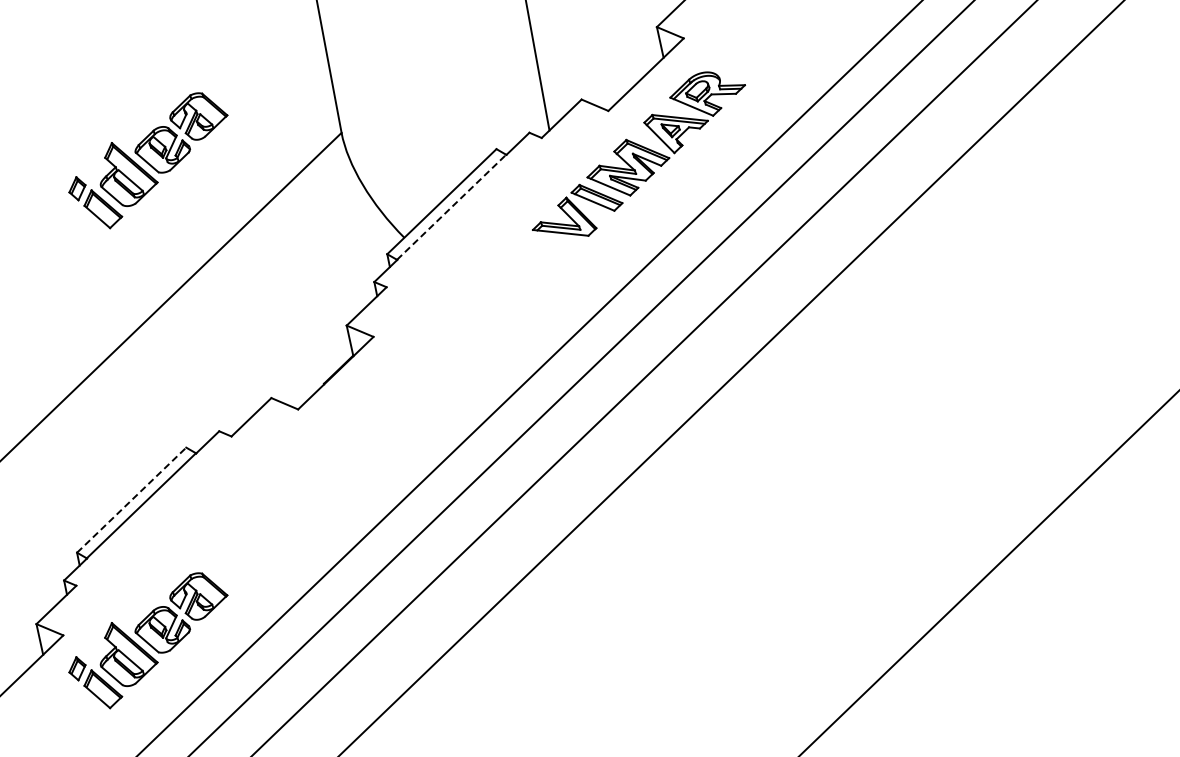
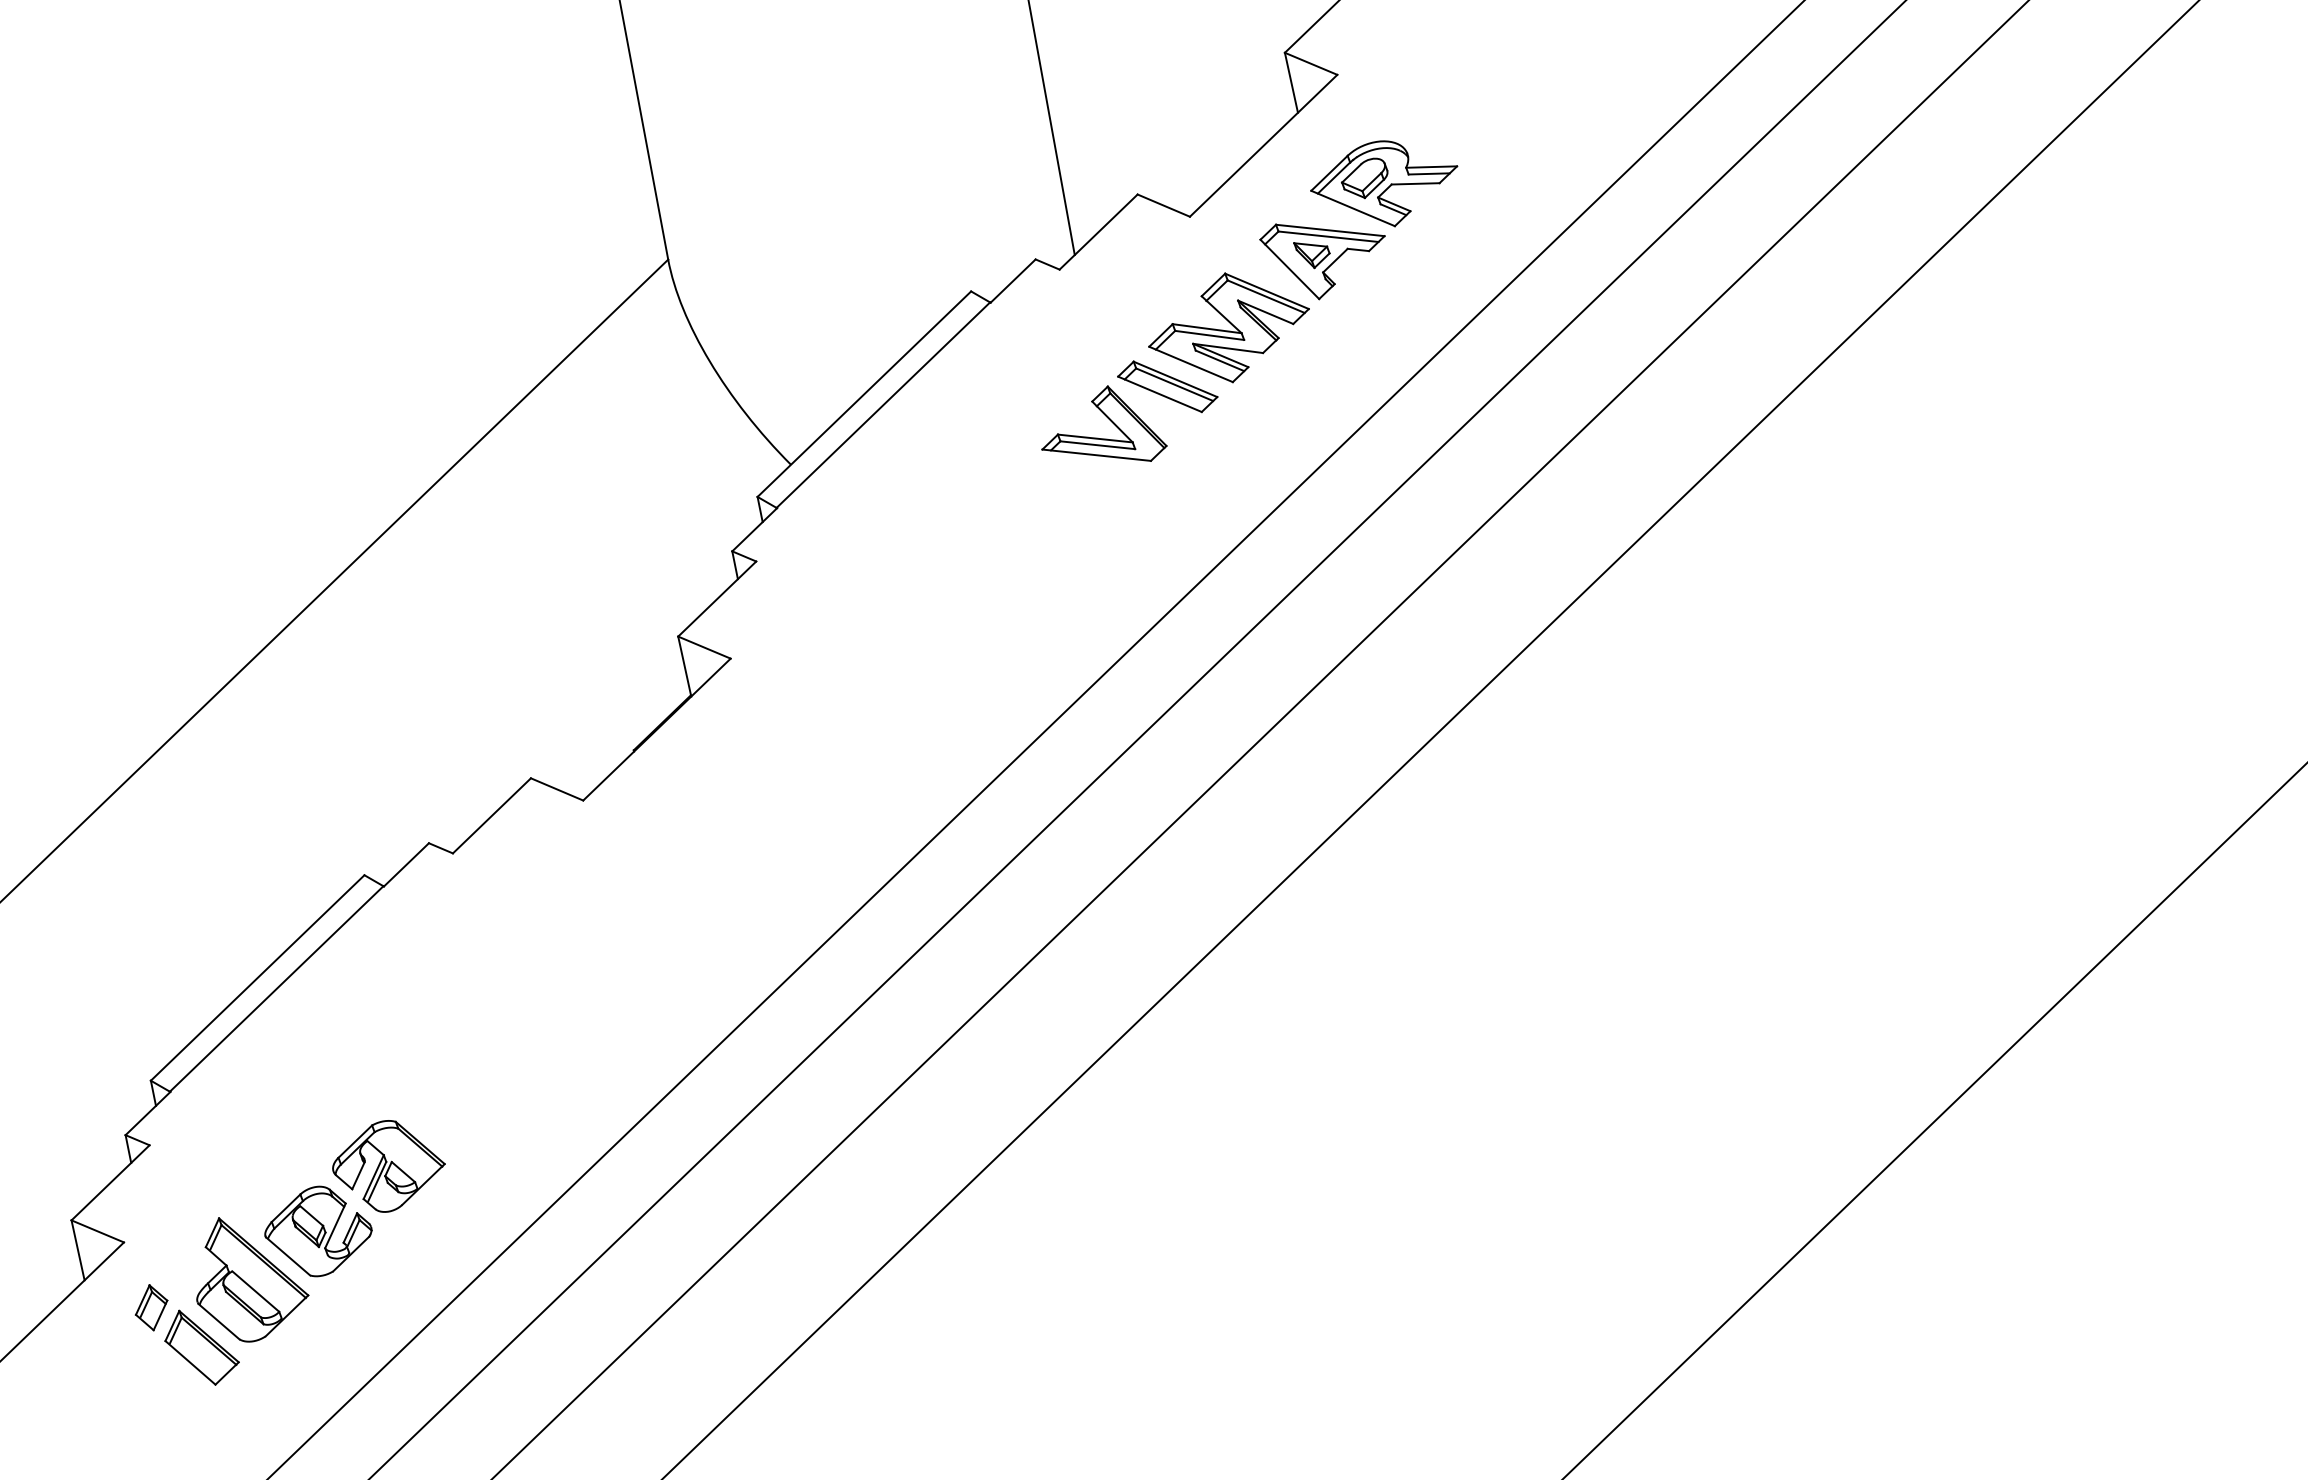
part: (148, 160) -> (290, 313), removed
line: (451, 207) -> (883, 405), dashed -> solid
line: (131, 500) -> (257, 978), dashed -> solid

